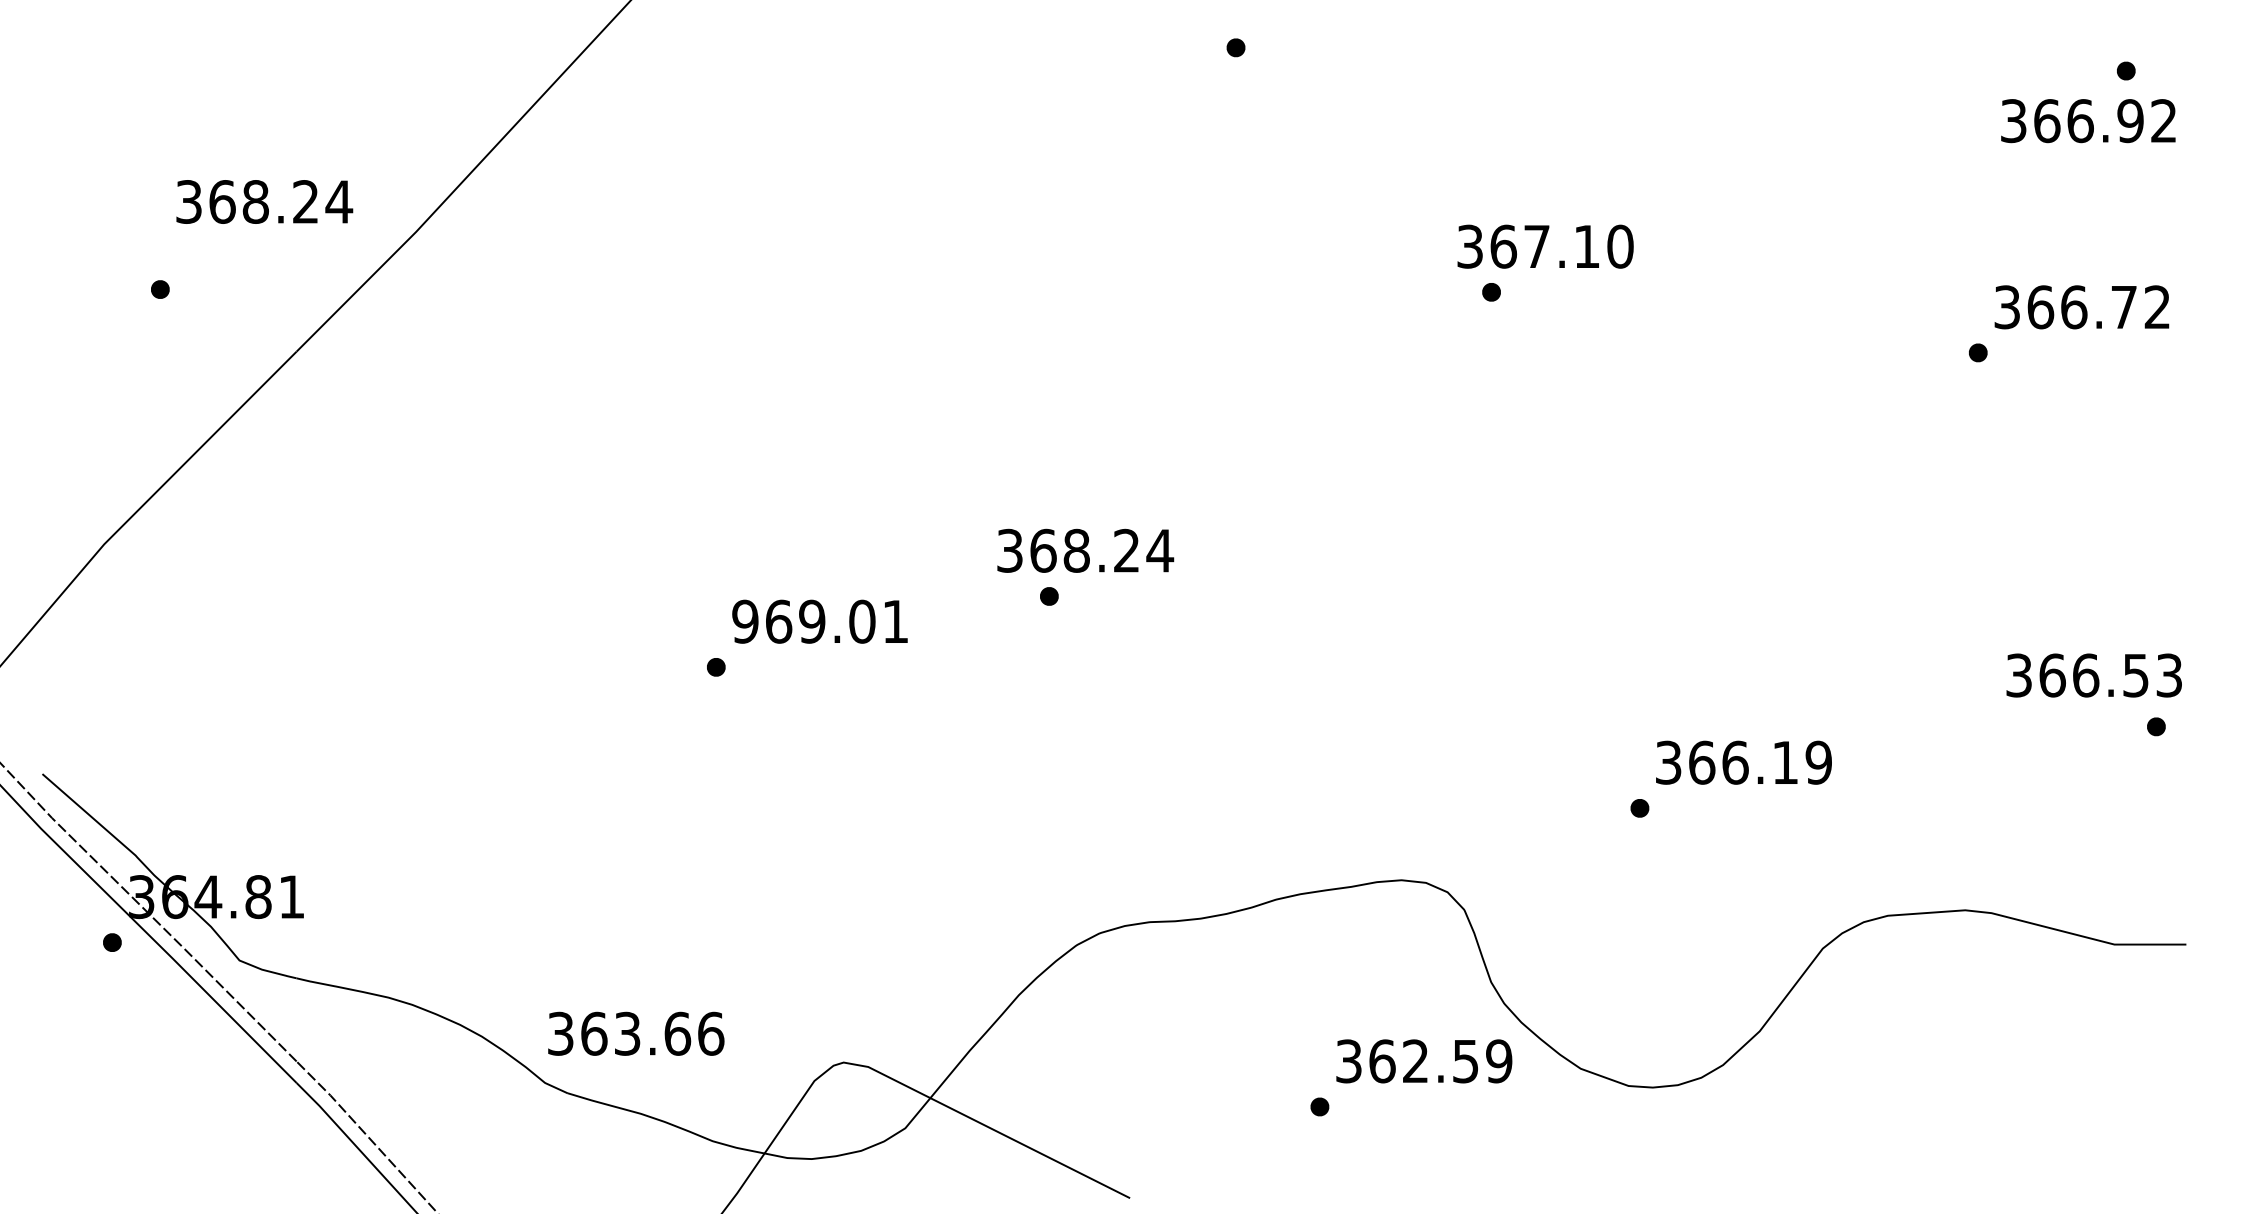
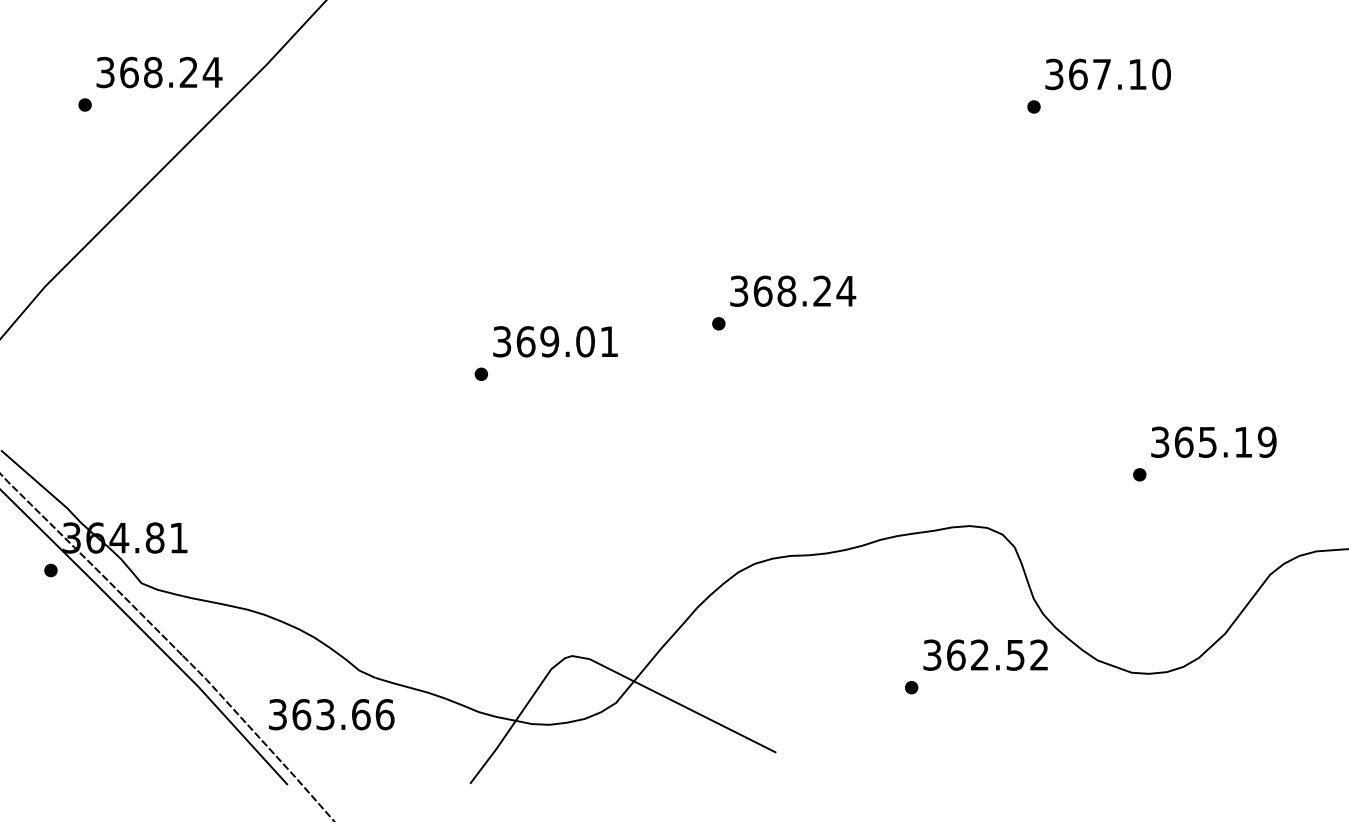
text: (264, 201) -> (159, 72), moved
text: (1545, 246) -> (1108, 74), moved
text: (1085, 550) -> (793, 291), moved
text: (745, 621) -> (502, 341), 969.01 -> 369.01
text: (1735, 762) -> (1207, 442), 366.19 -> 365.19
text: (636, 1033) -> (331, 714), moved
text: (1499, 1061) -> (1039, 655), 362.59 -> 362.52

